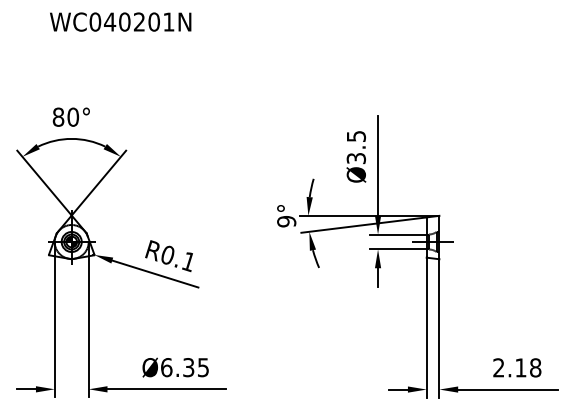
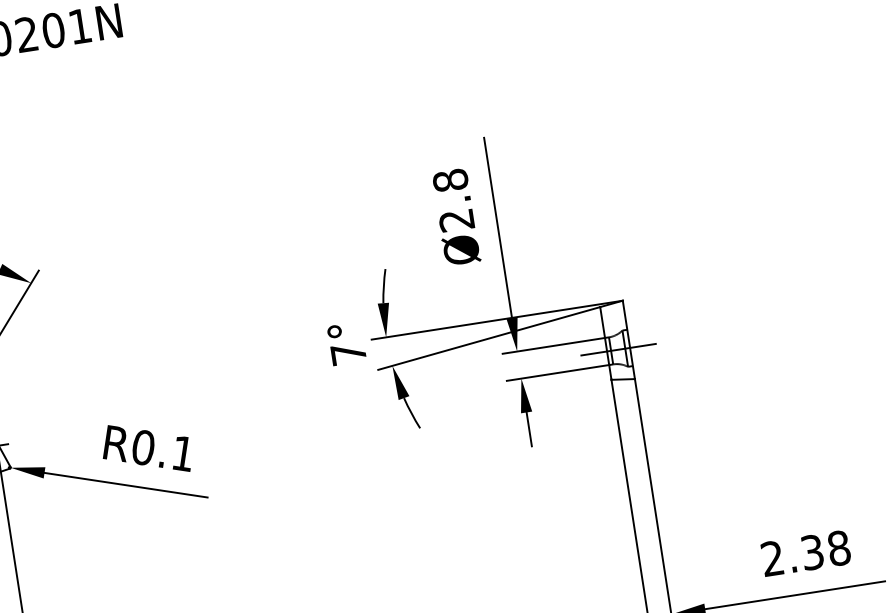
text: (355, 147) -> (452, 200), Ø3.5 -> Ø2.8
text: (286, 221) -> (348, 353), 9° -> 7°
text: (520, 367) -> (811, 551), 2.18 -> 2.38

